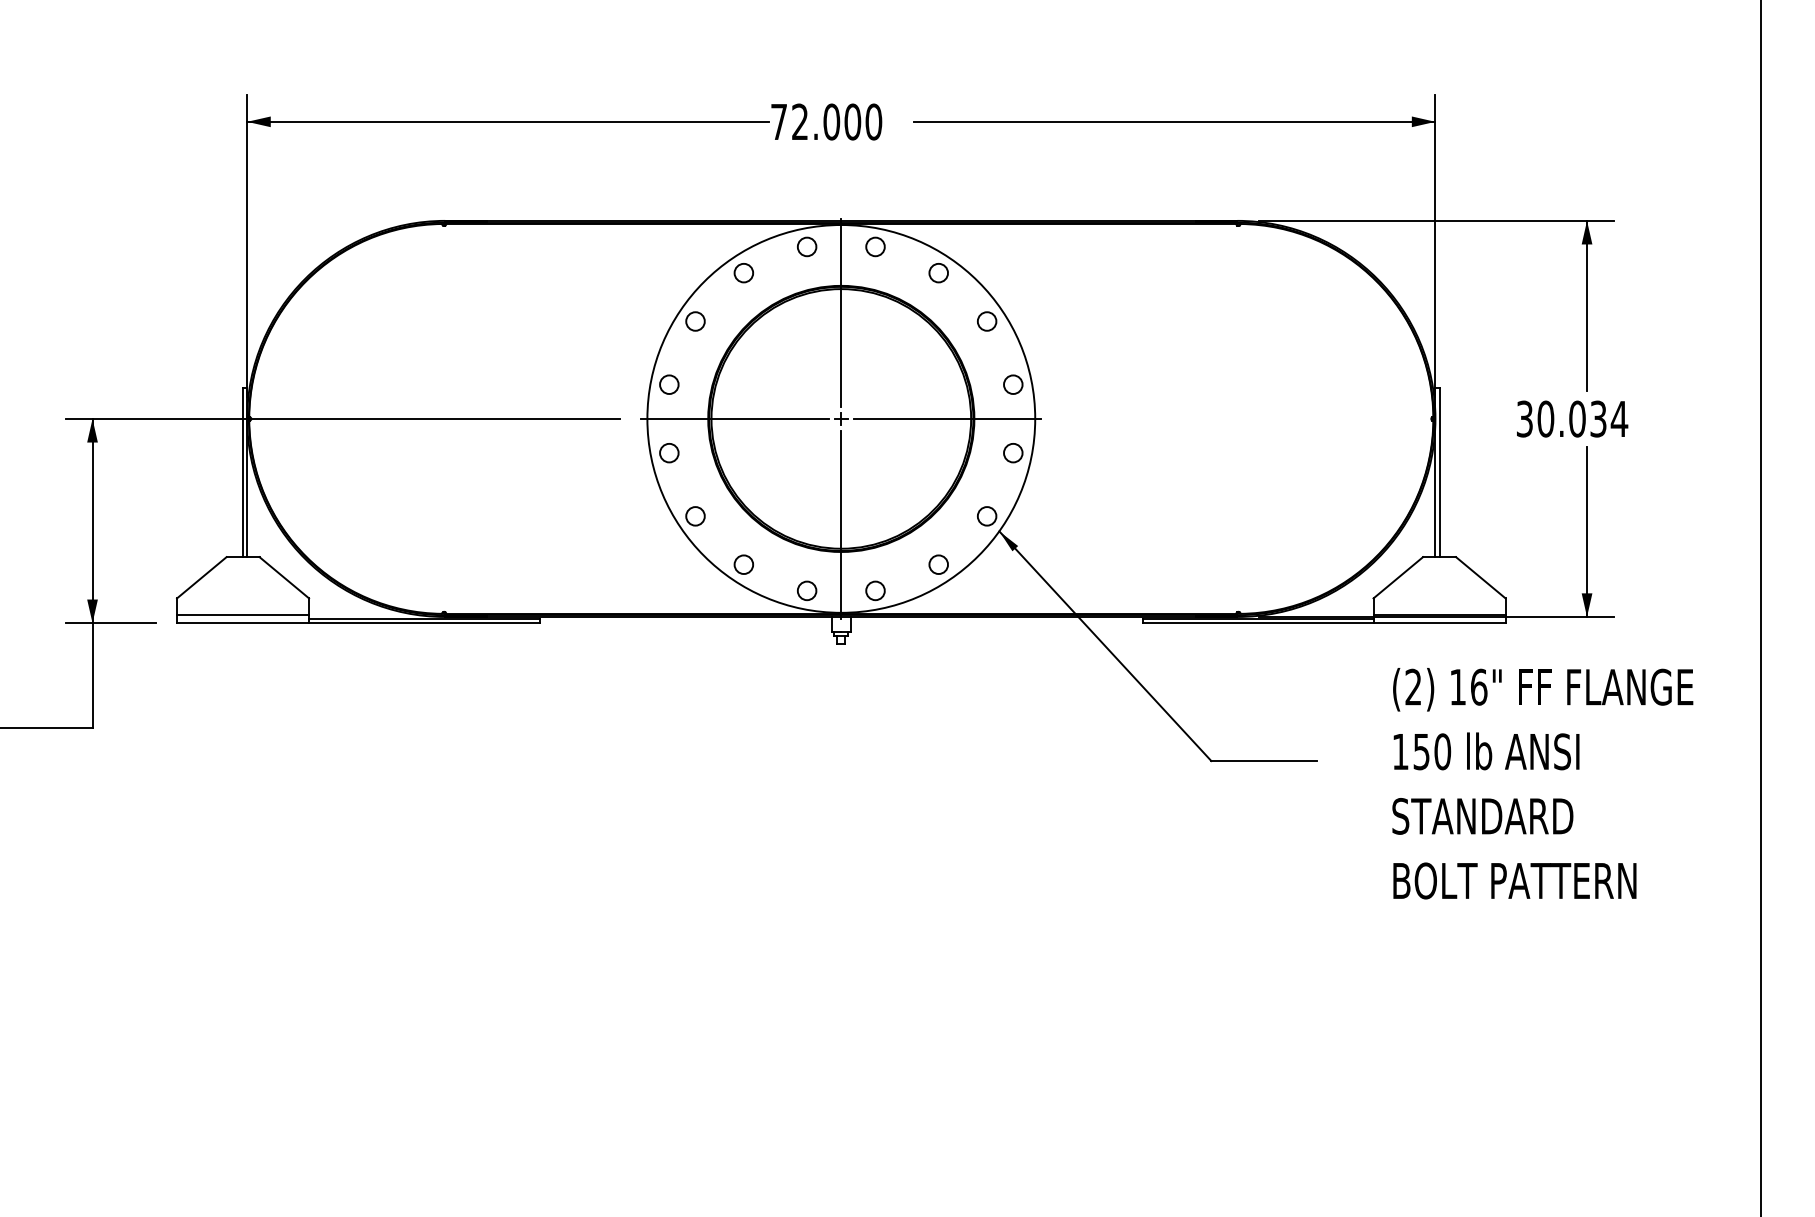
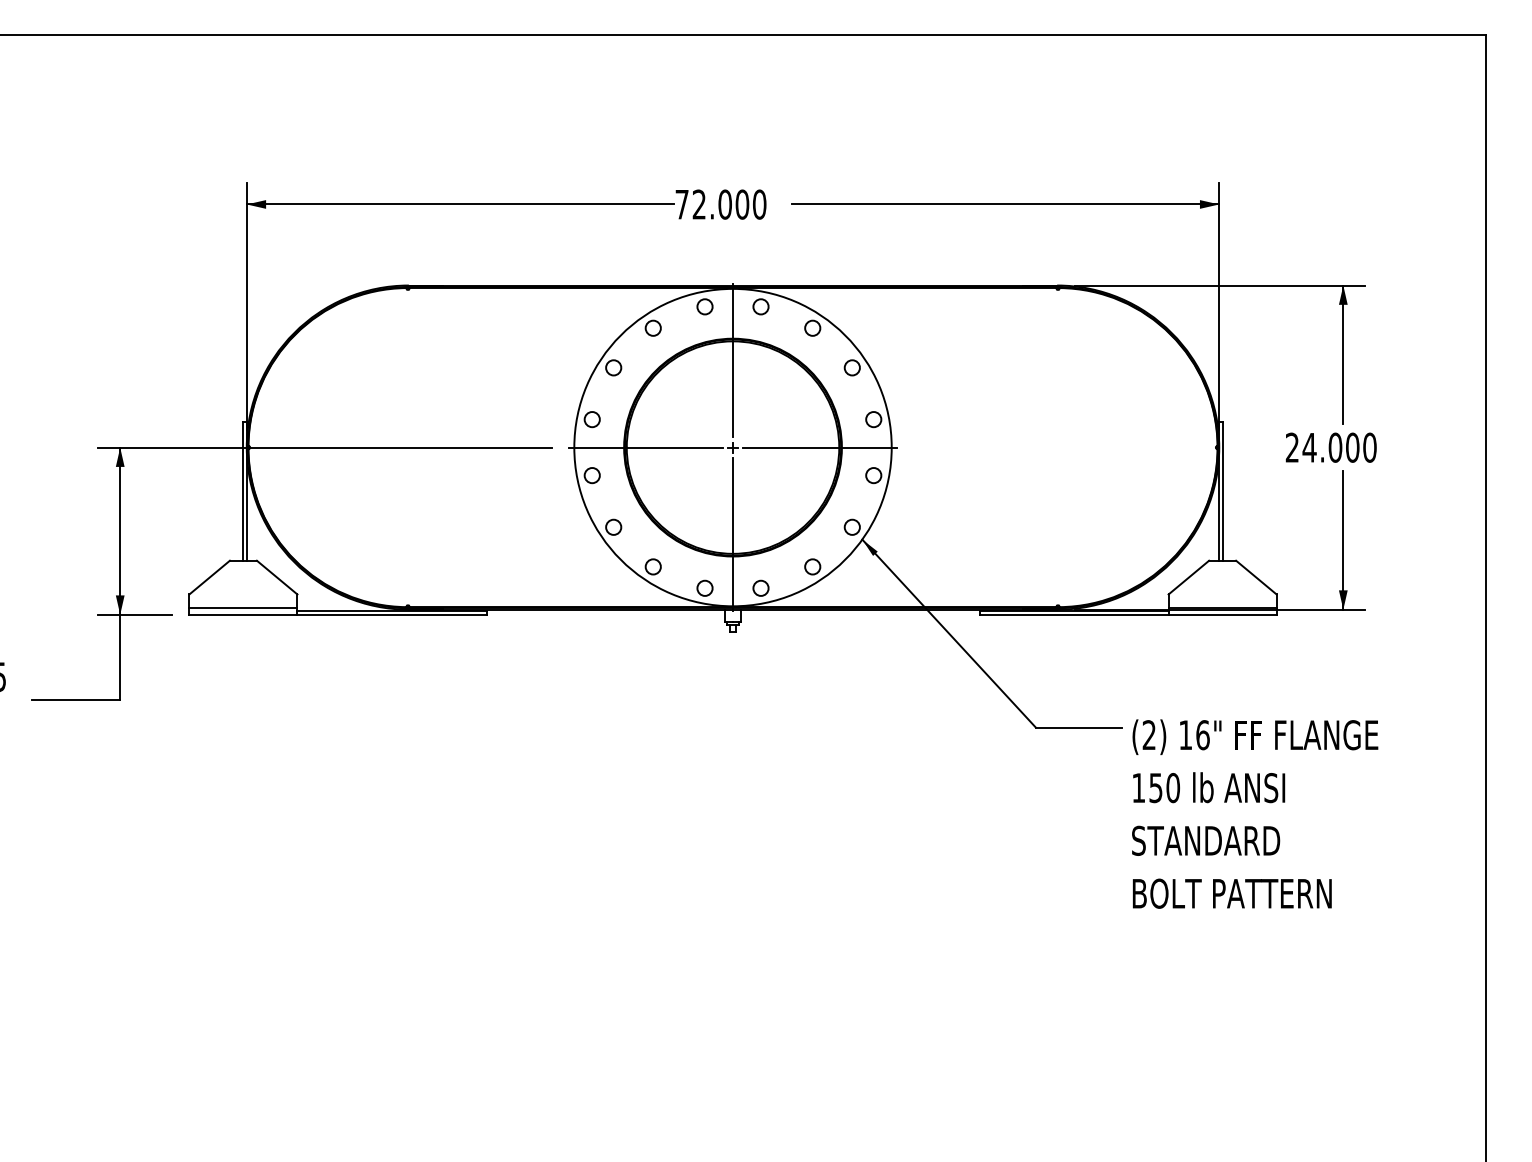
text: (1572, 418) -> (1331, 447), 30.034 -> 24.000
text: (1543, 782) -> (1255, 813), moved

